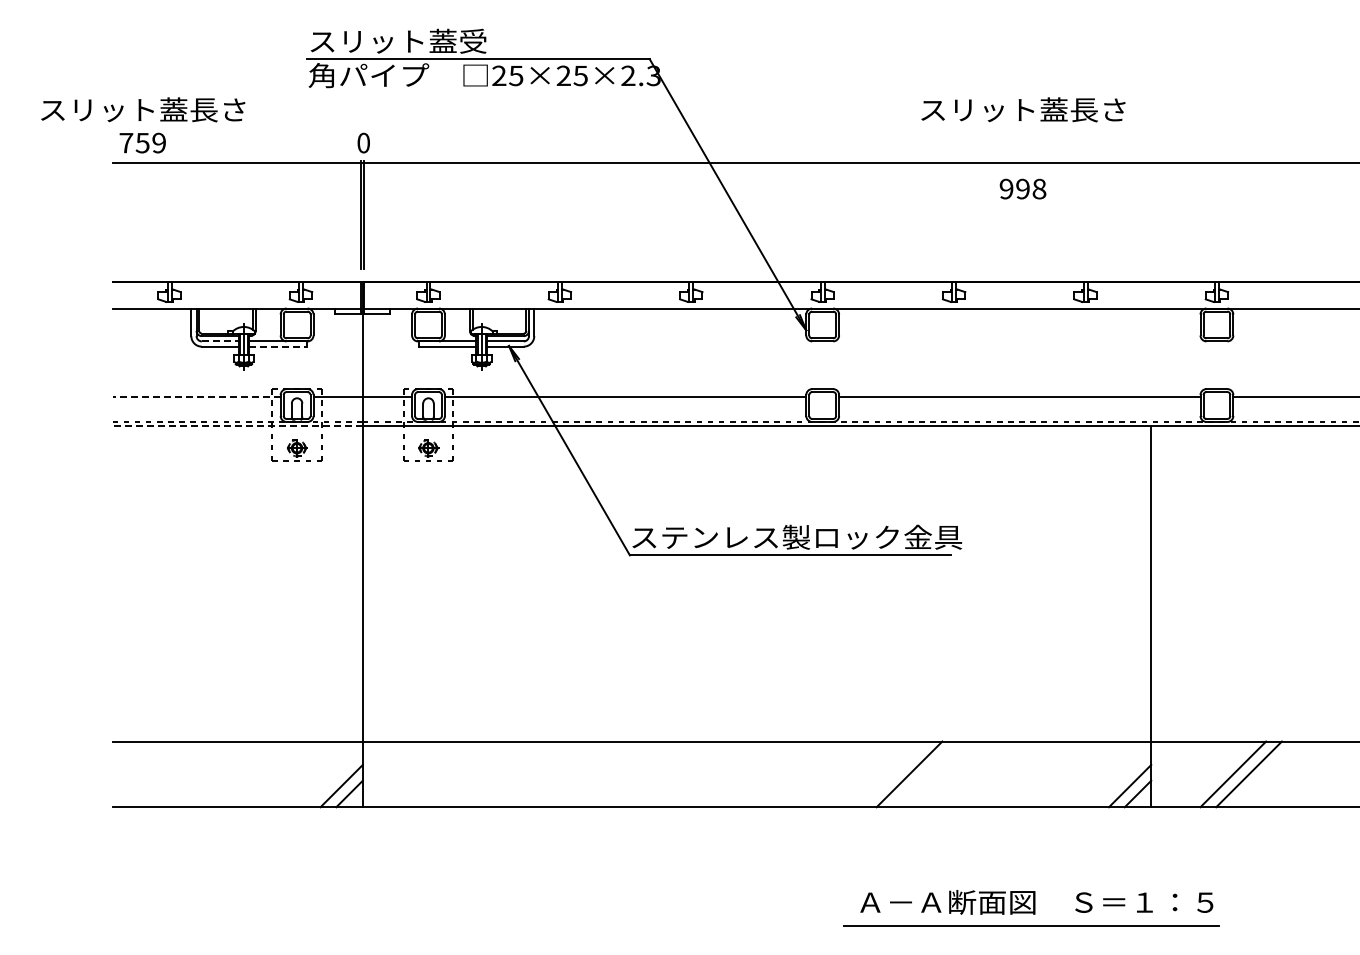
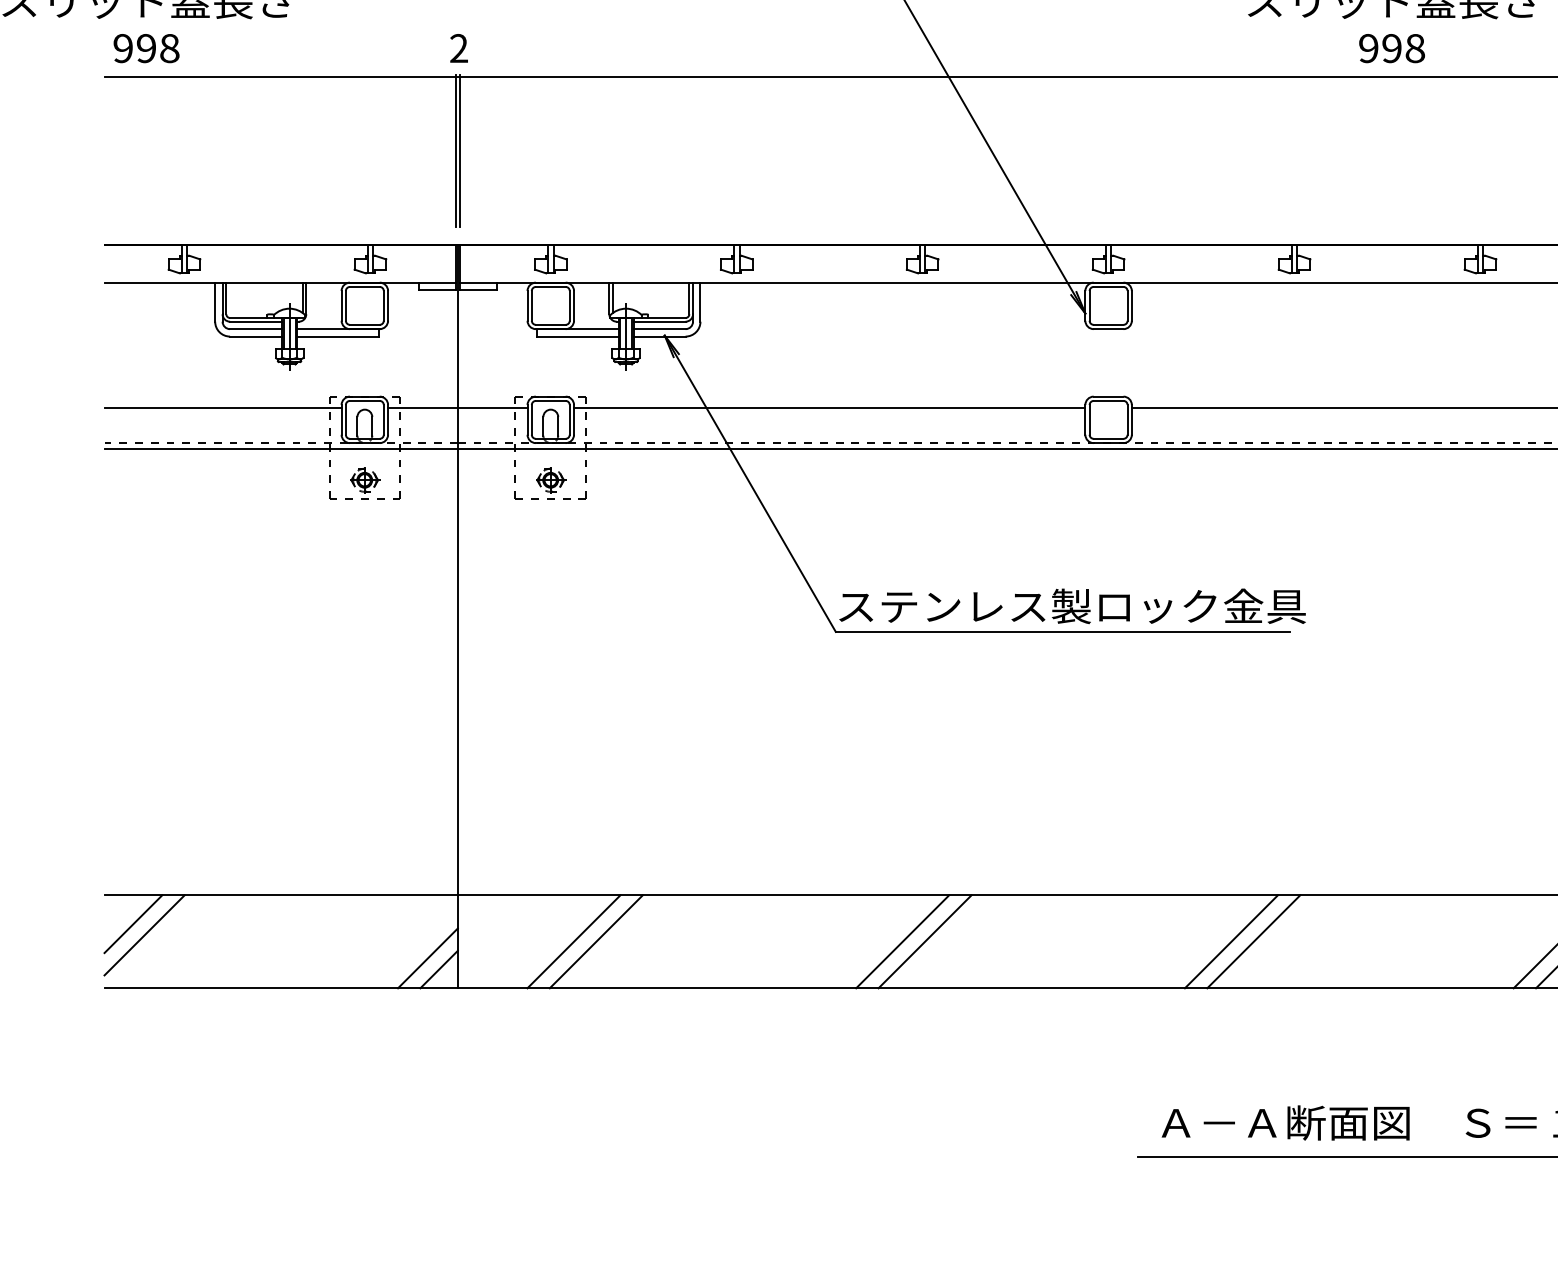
text: (142, 142) -> (146, 47), 759 -> 998
text: (363, 142) -> (458, 47), 0 -> 2
text: (1022, 188) -> (1391, 47), moved
line: (220, 341) -> (256, 329), dashed -> solid
line: (278, 346) -> (338, 336), dashed -> solid
line: (196, 397) -> (222, 408), dashed -> solid
line: (237, 426) -> (280, 449), dashed -> solid
line: (133, 761) -> (133, 923), added
line: (141, 769) -> (144, 934), added
line: (444, 774) -> (573, 941), added
line: (460, 774) -> (596, 941), added
line: (677, 774) -> (903, 941), added
line: (692, 774) -> (924, 941), added
line: (925, 774) -> (1254, 941), added

